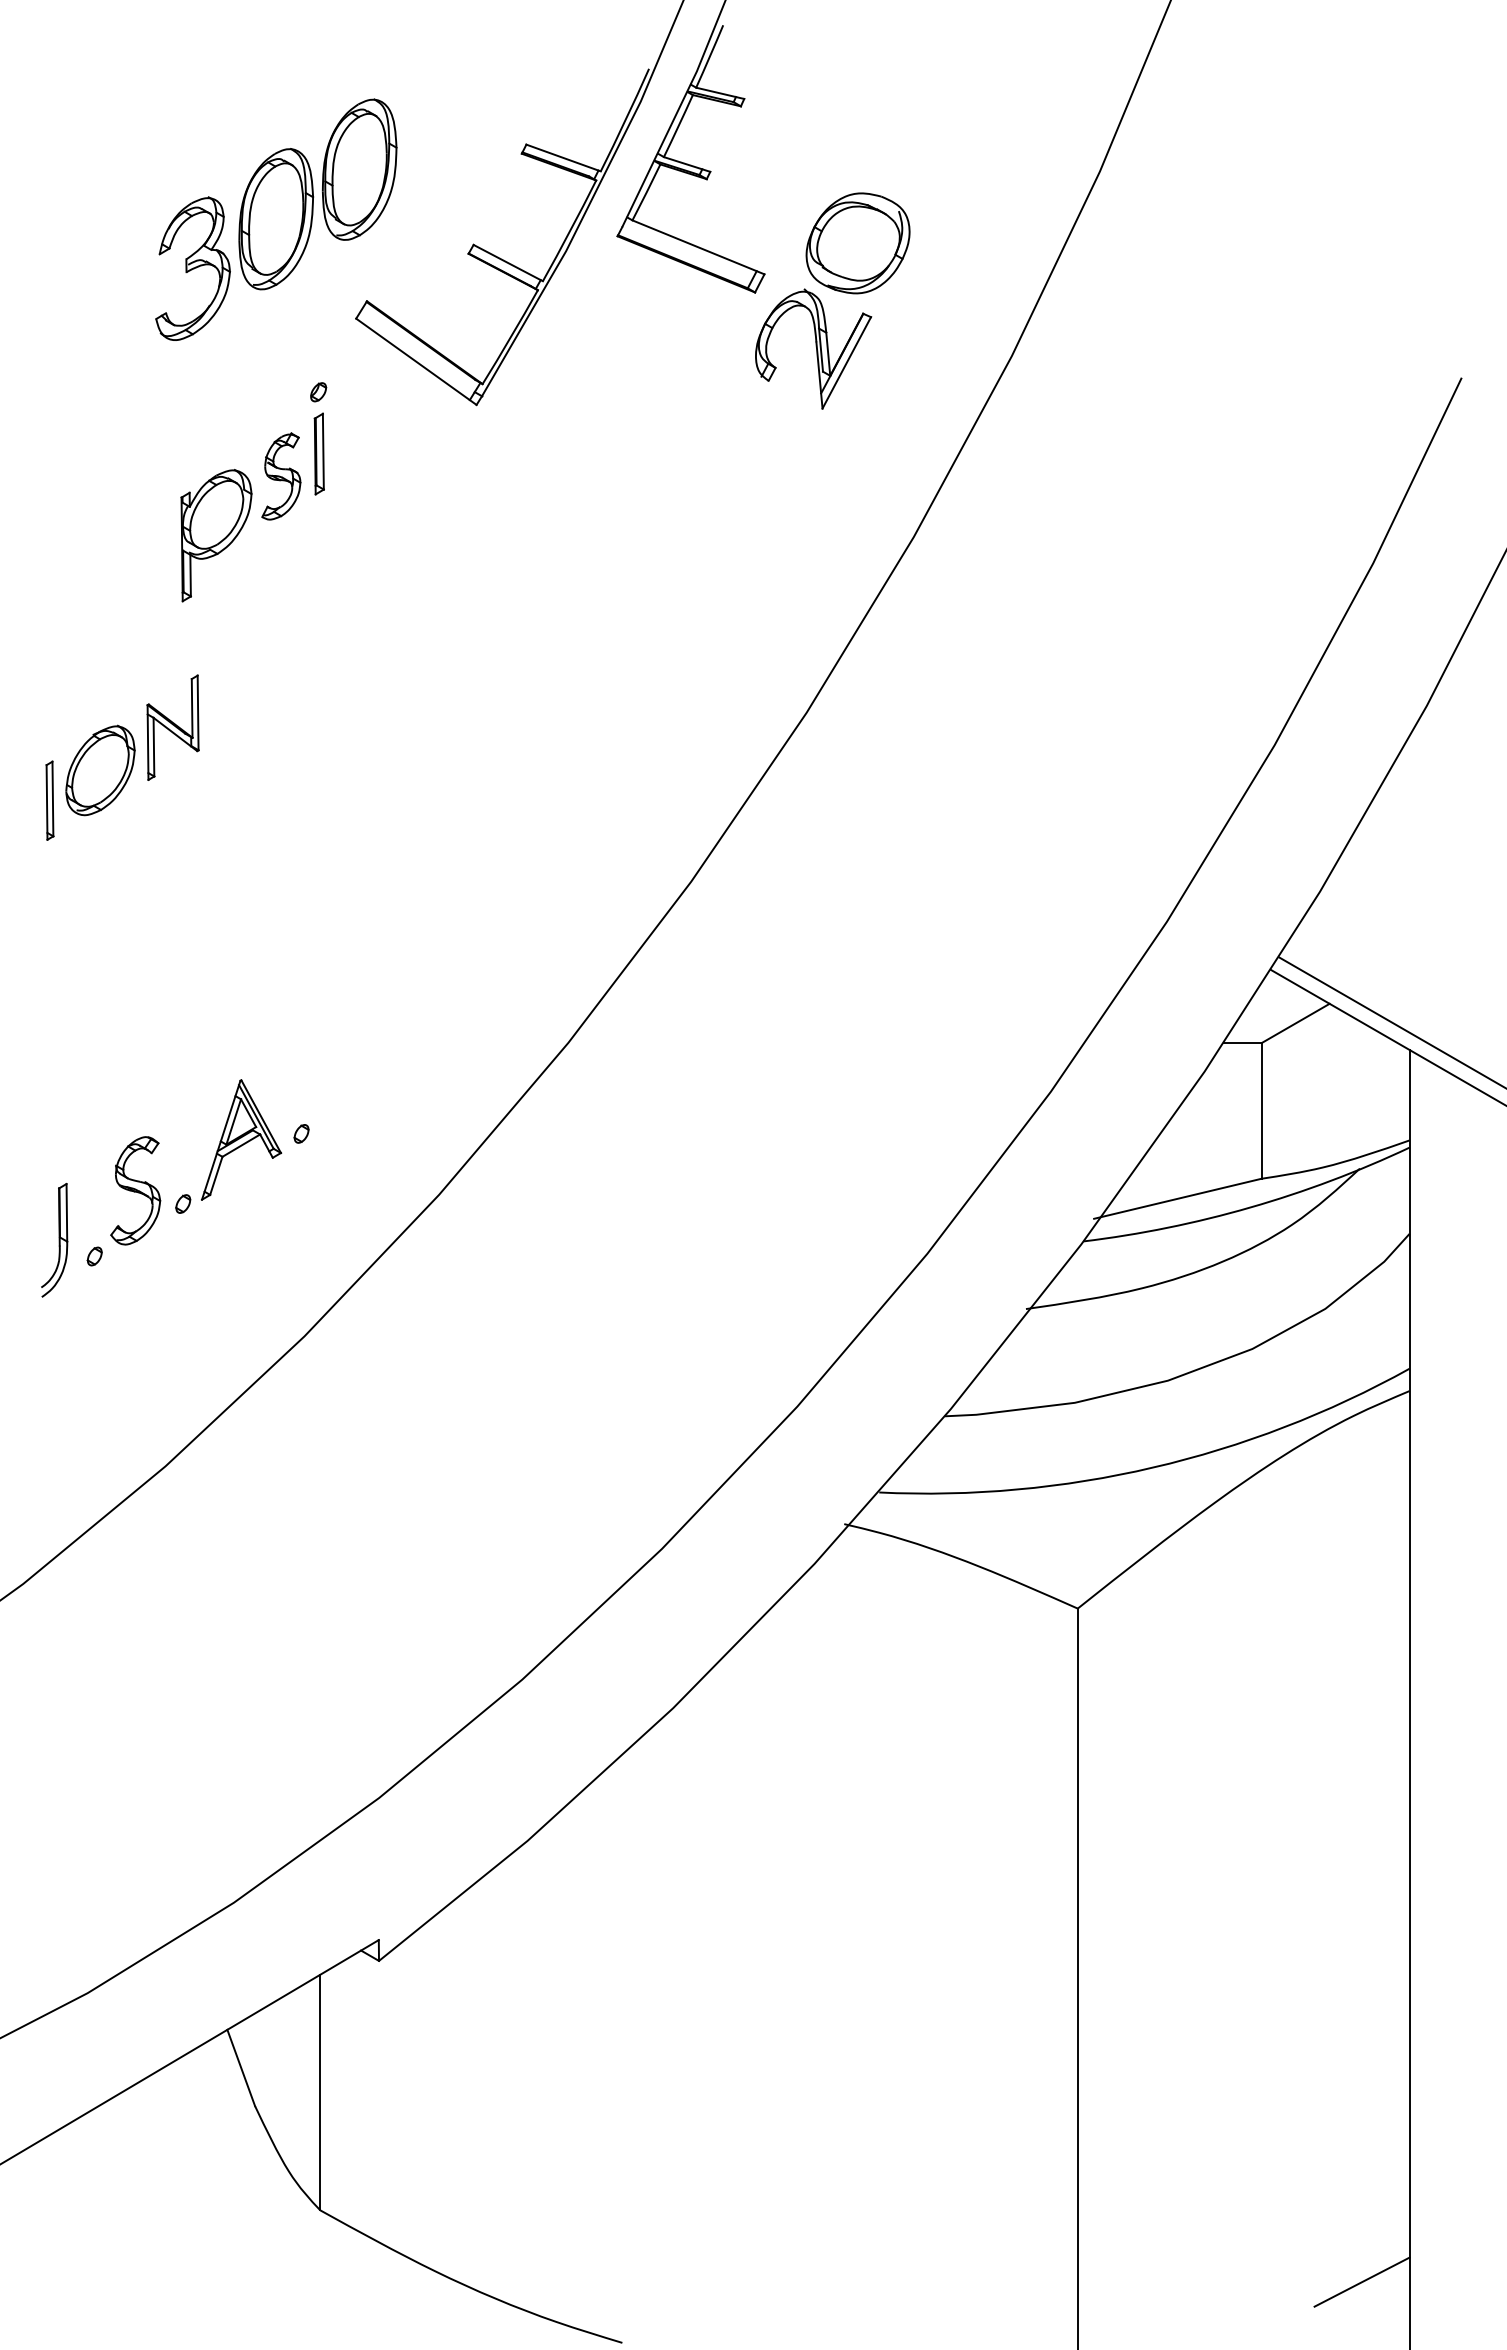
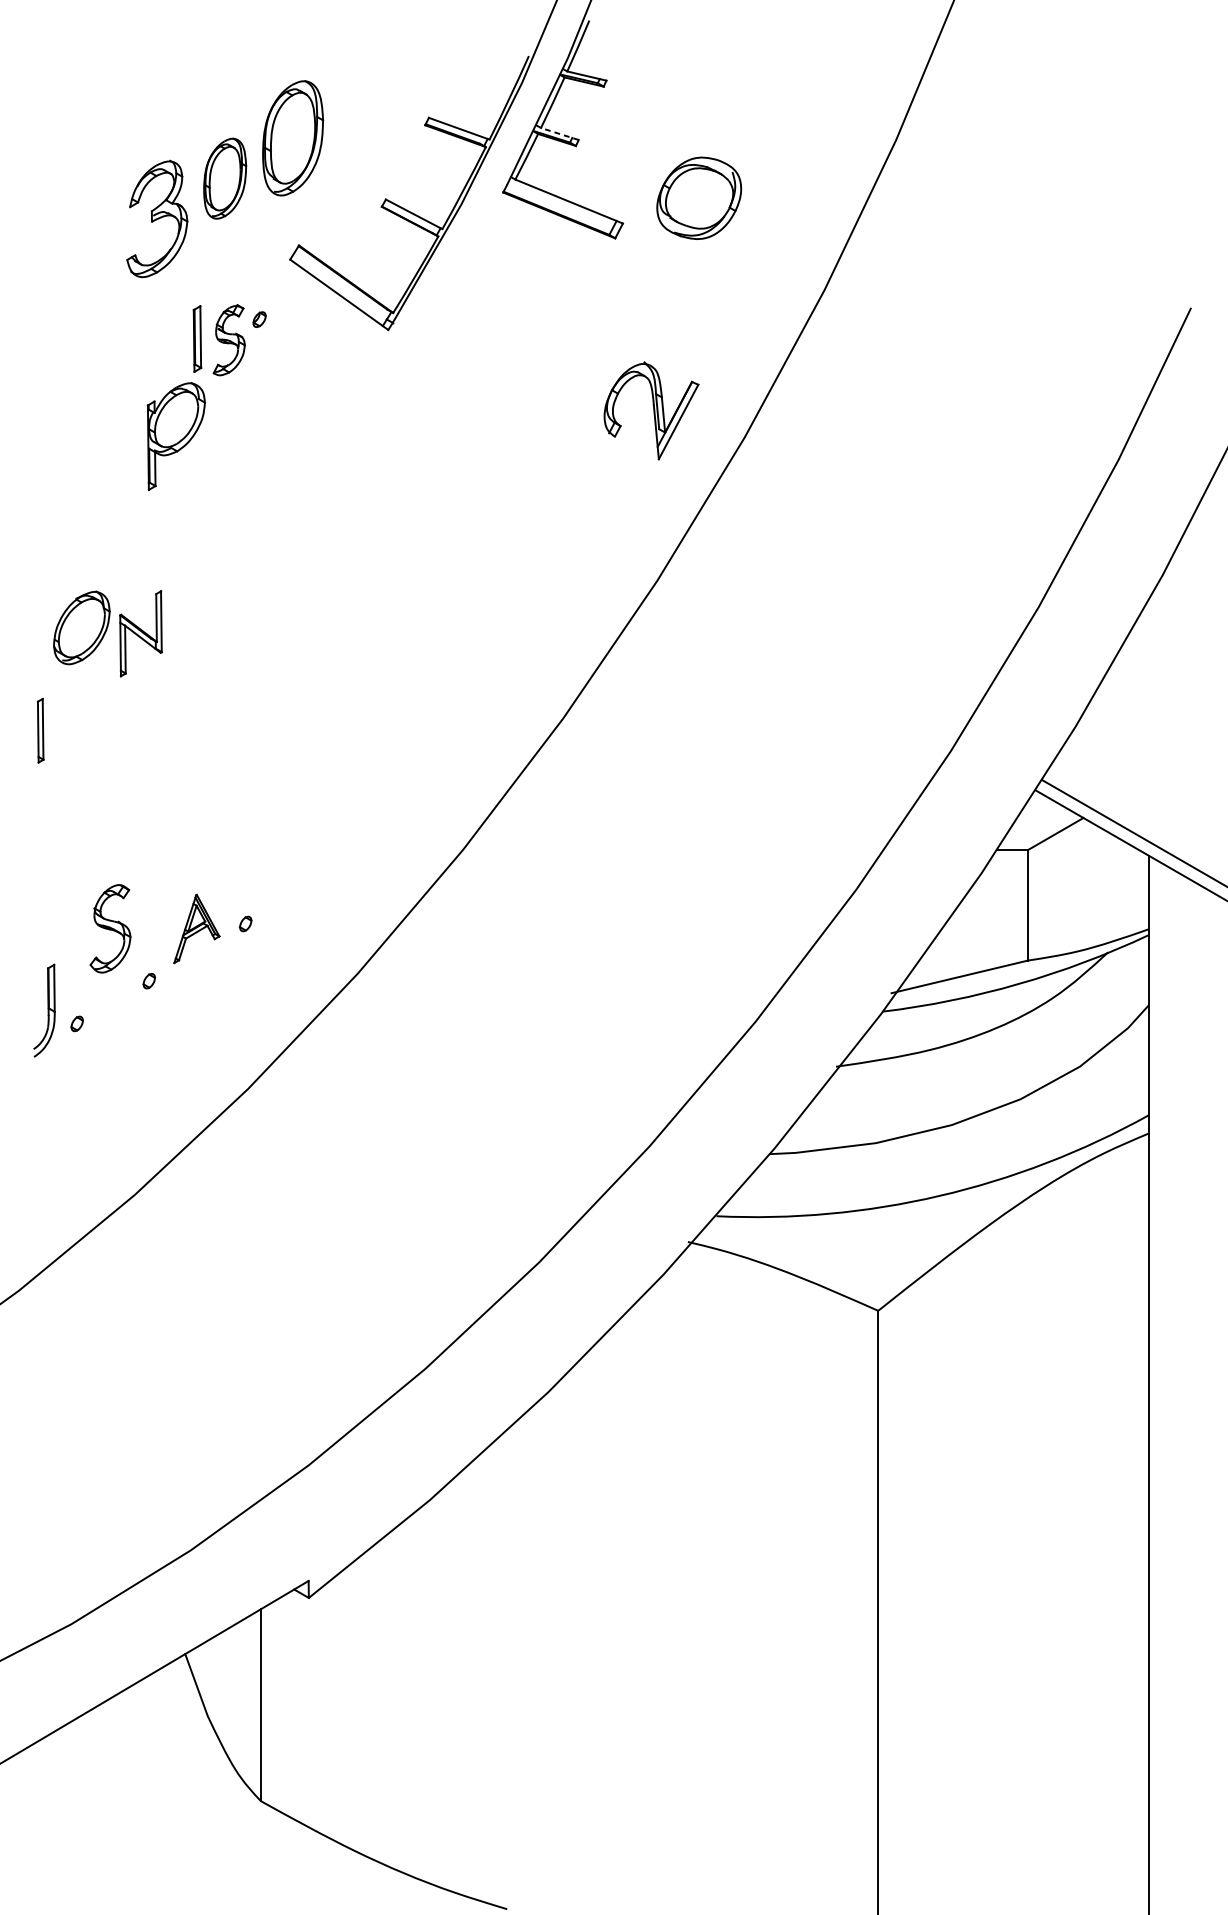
line: (686, 164) -> (559, 134), solid -> dashed
part: (276, 219) -> (225, 178), size x0.7
part: (813, 348) -> (651, 410), moved
part: (318, 453) -> (196, 338), moved
part: (281, 476) -> (229, 340), moved
part: (172, 727) -> (140, 633), moved
part: (49, 800) -> (40, 730), moved
part: (241, 1139) -> (196, 928), size x0.7
part: (135, 1190) -> (110, 928), moved
line: (1361, 2281) -> (1109, 1859), removed

